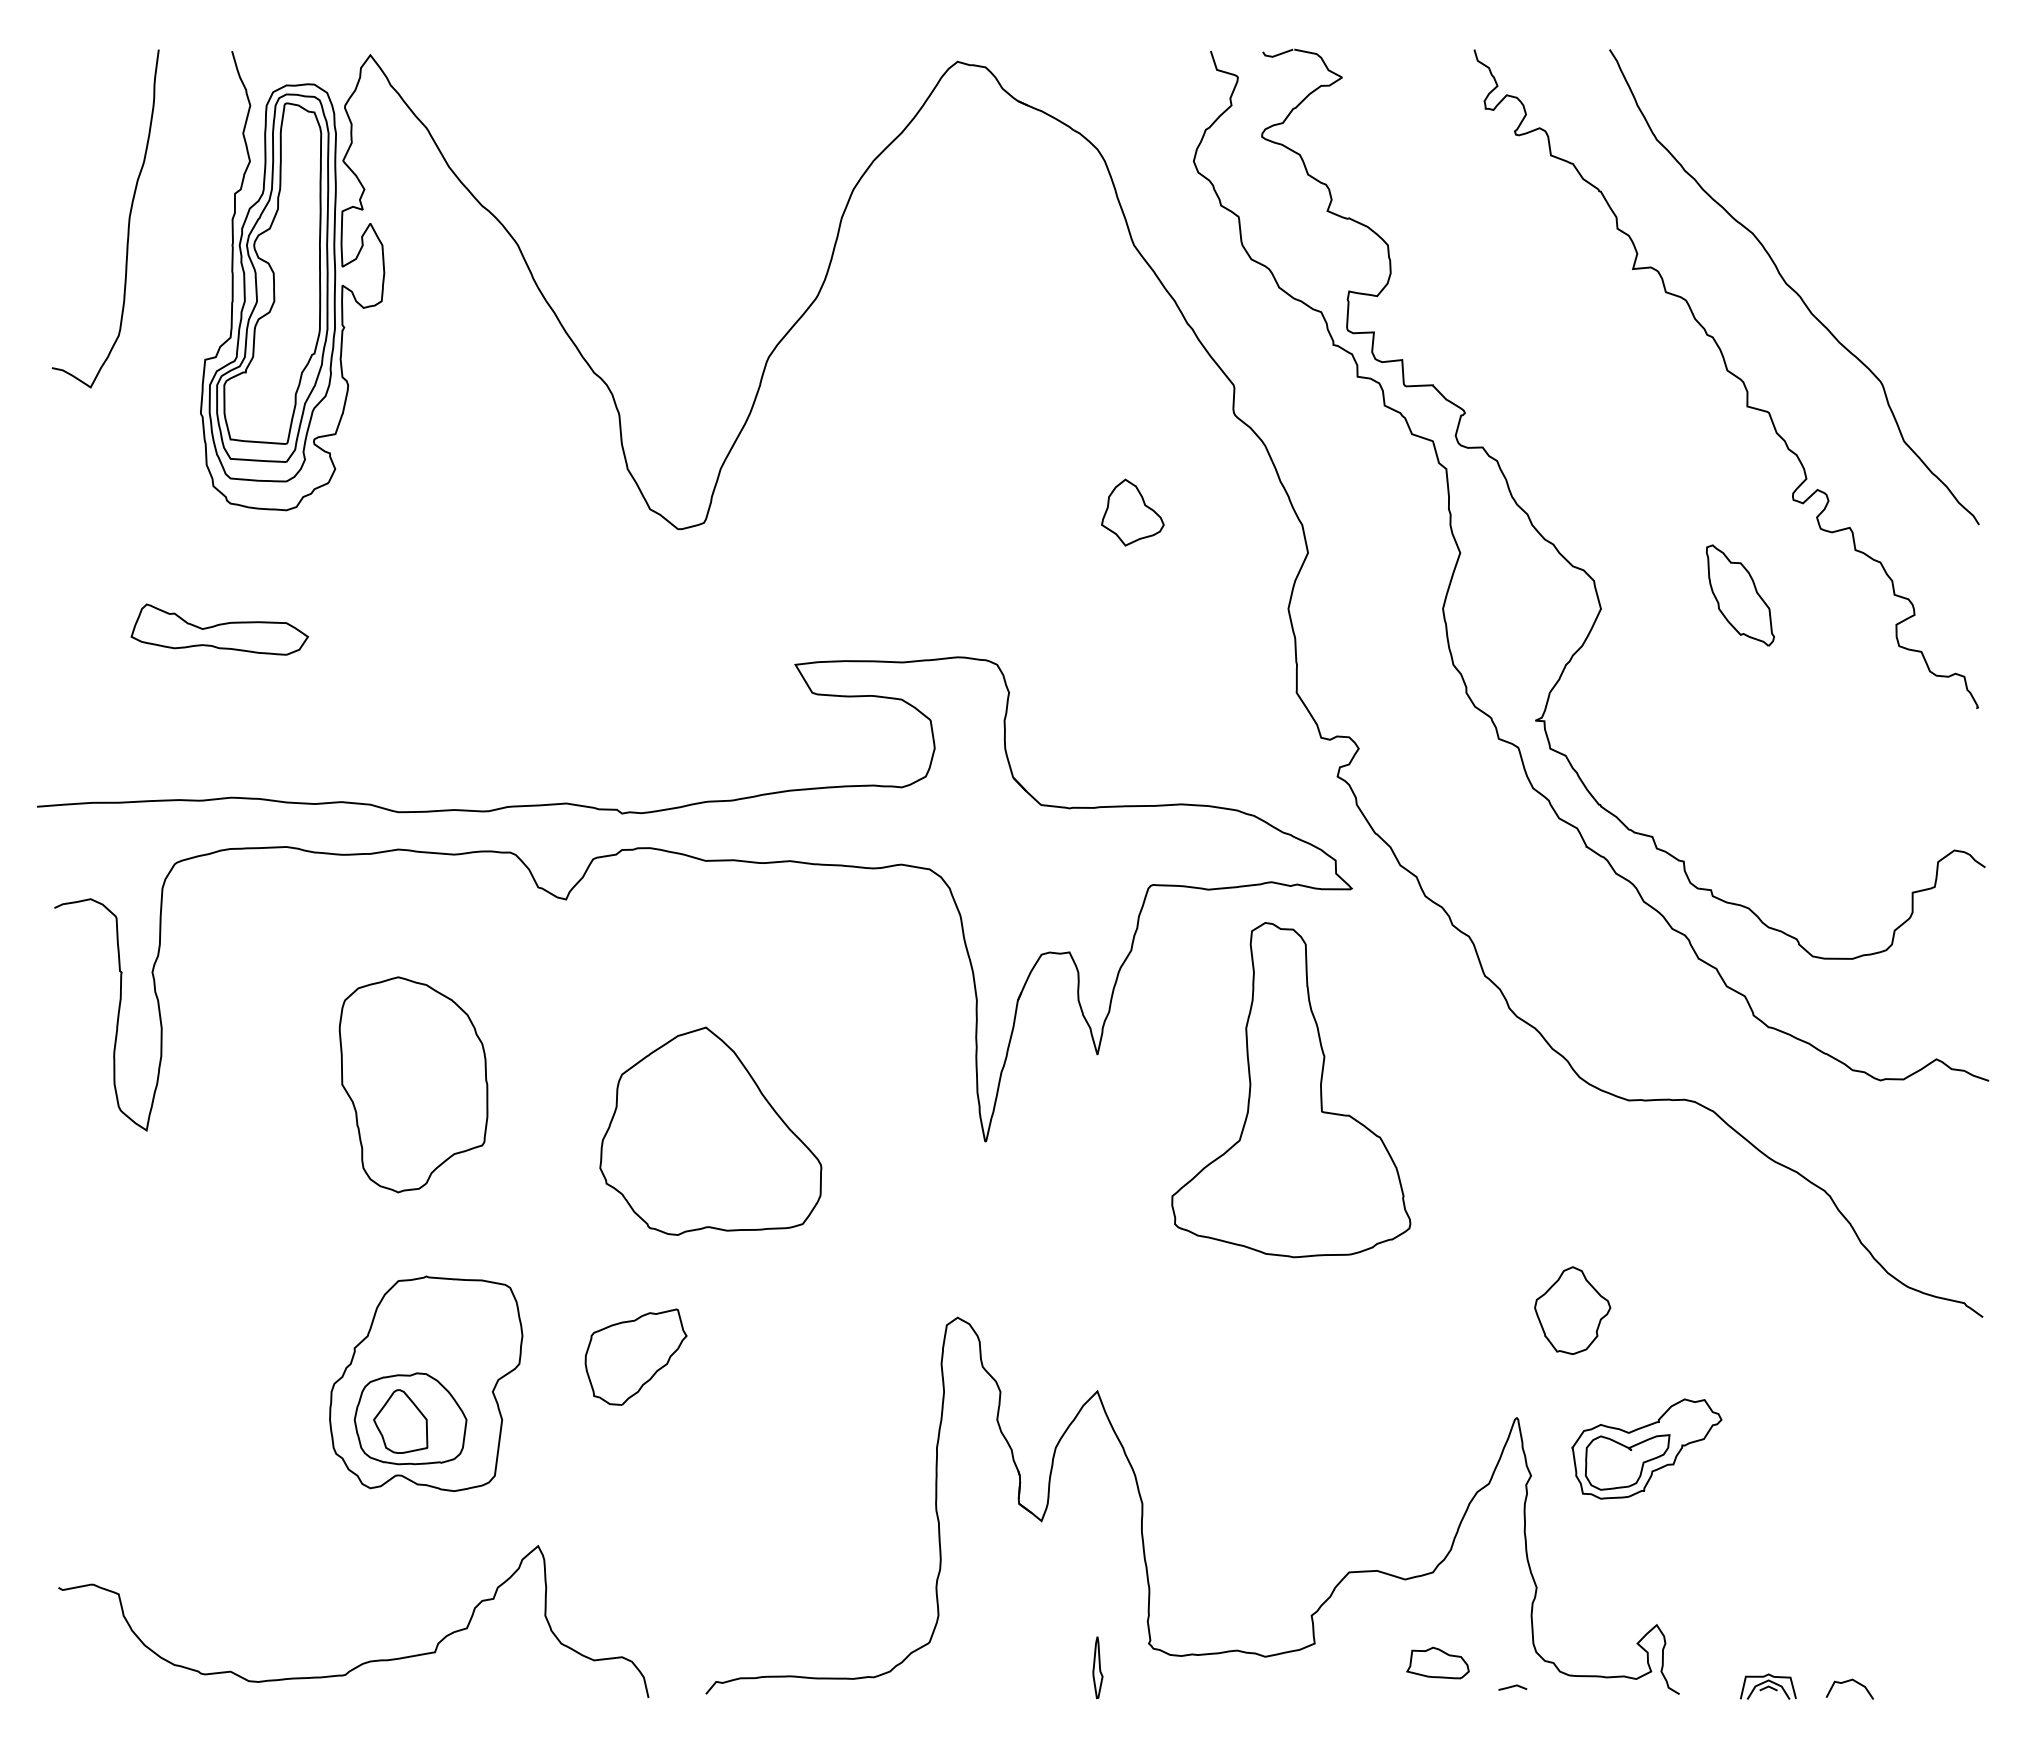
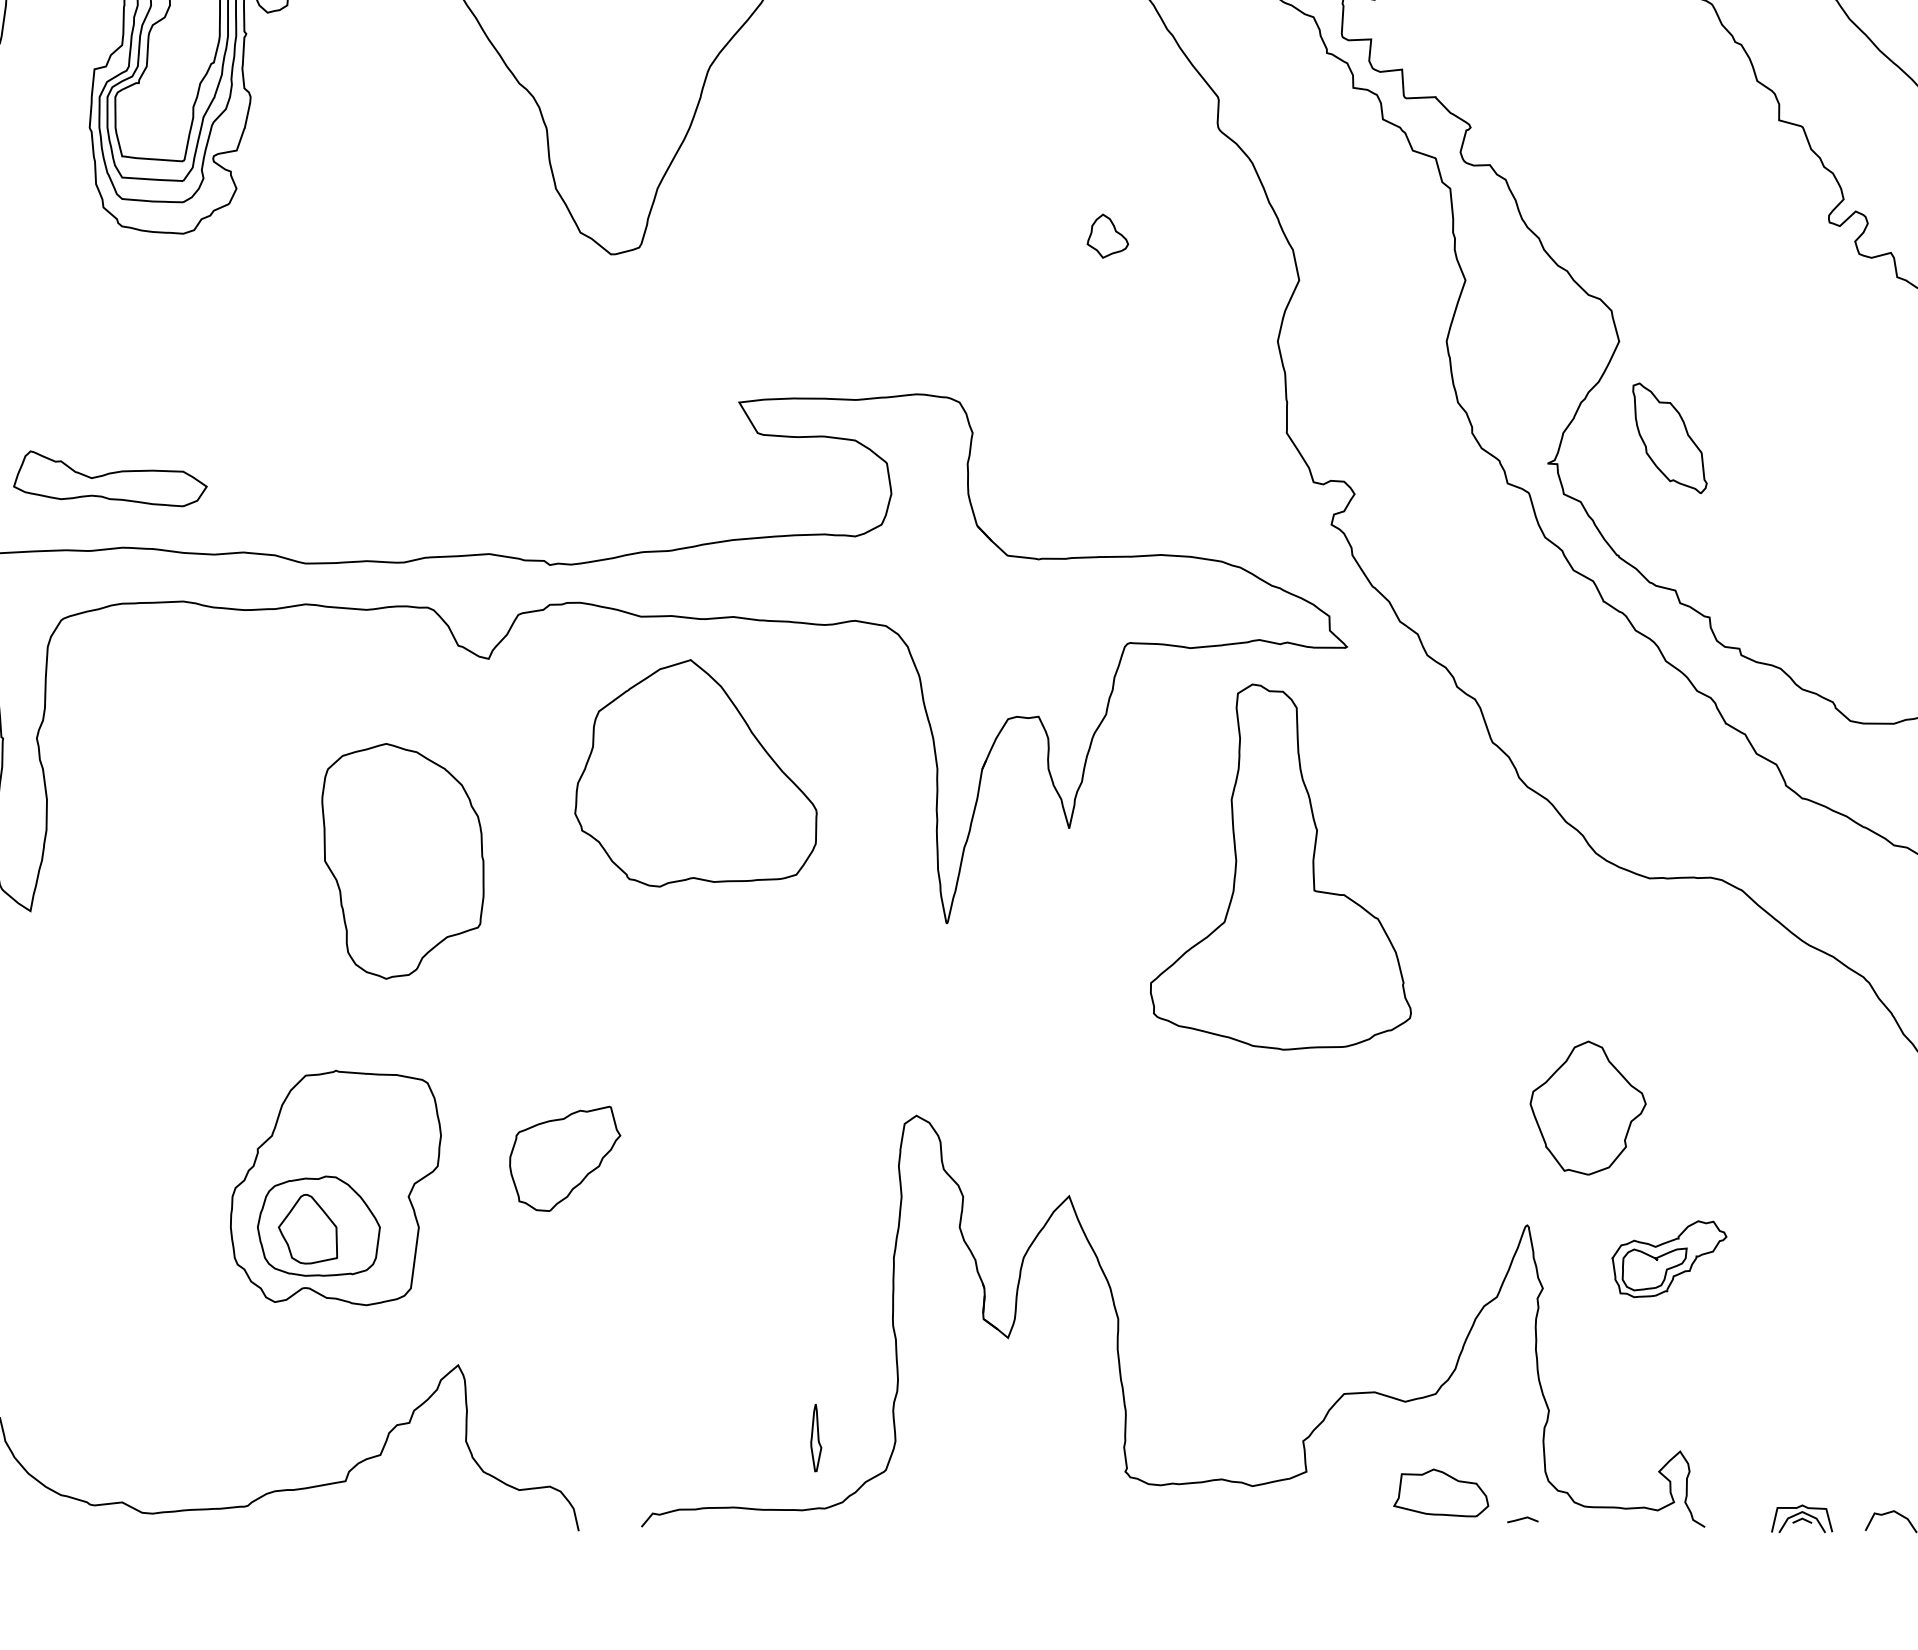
part: (1132, 512) -> (1107, 236), size x0.6
part: (1739, 595) -> (1668, 438), moved
part: (219, 629) -> (110, 478), moved
part: (413, 1084) -> (402, 860), moved
part: (710, 1130) -> (695, 772), moved
part: (1572, 1310) -> (1588, 1107), size x1.4
part: (1646, 1448) -> (1668, 1258), size x0.7
part: (1437, 1662) -> (1440, 1492), size x1.4
curve: (1099, 1667) -> (817, 1437), moved

